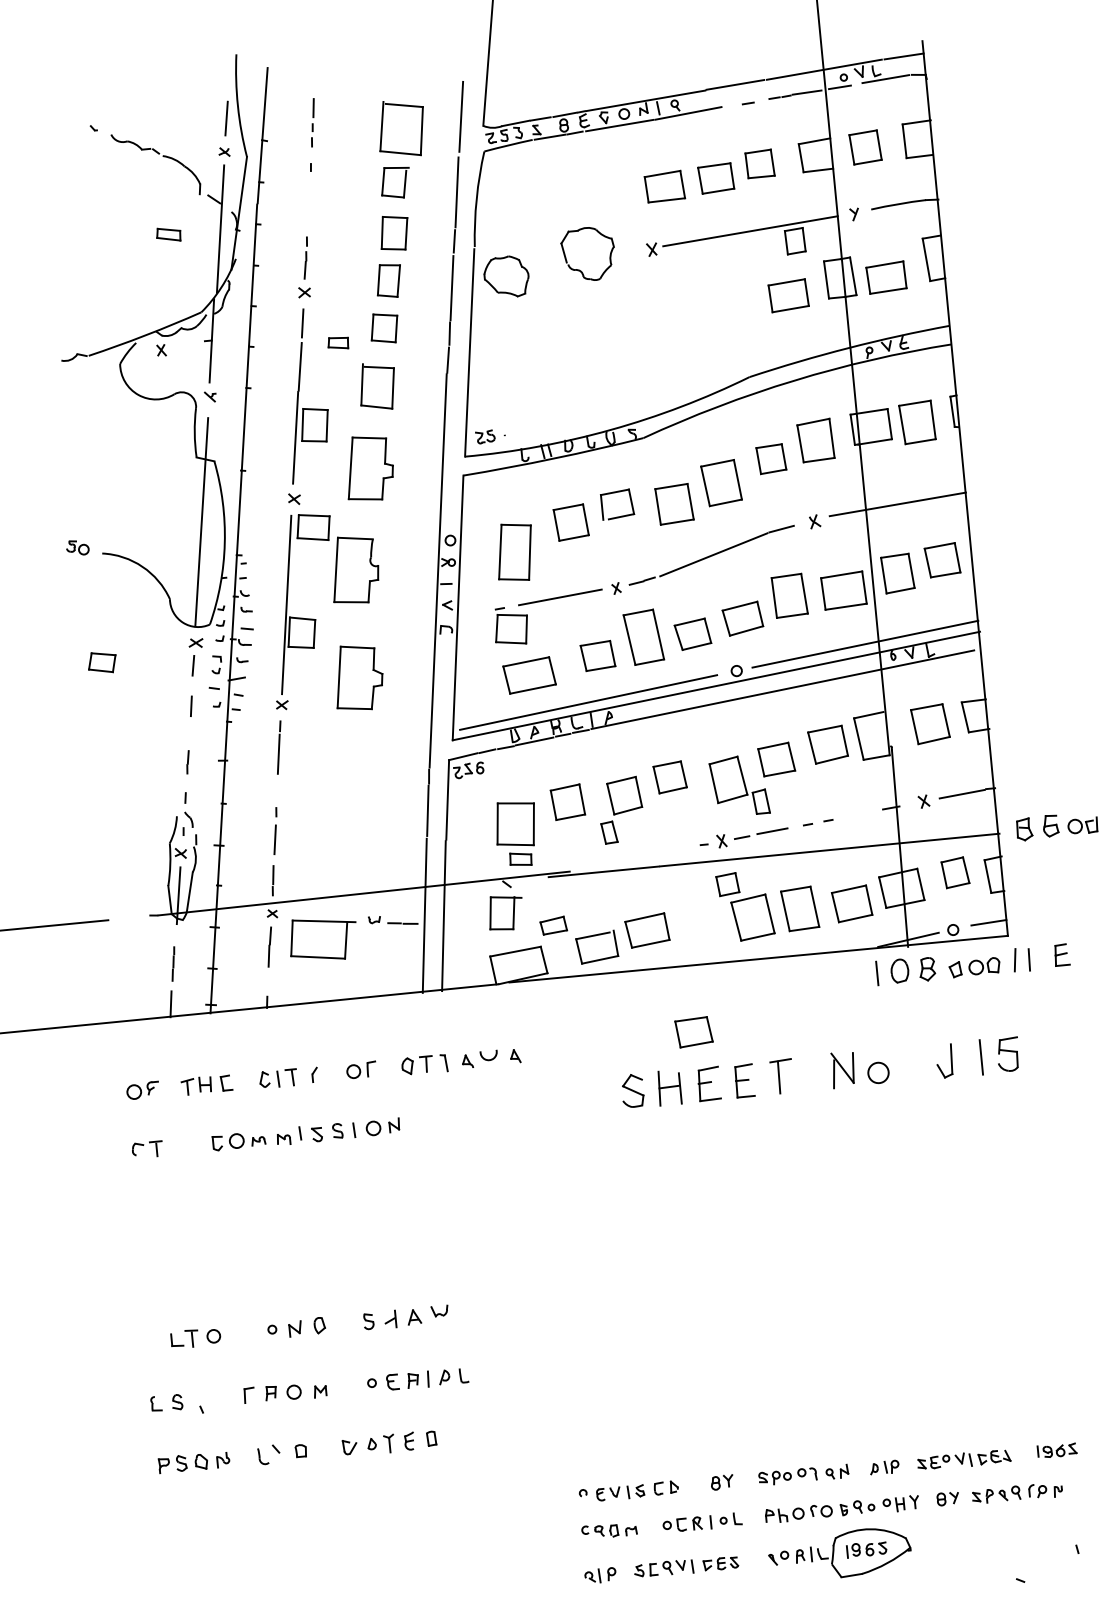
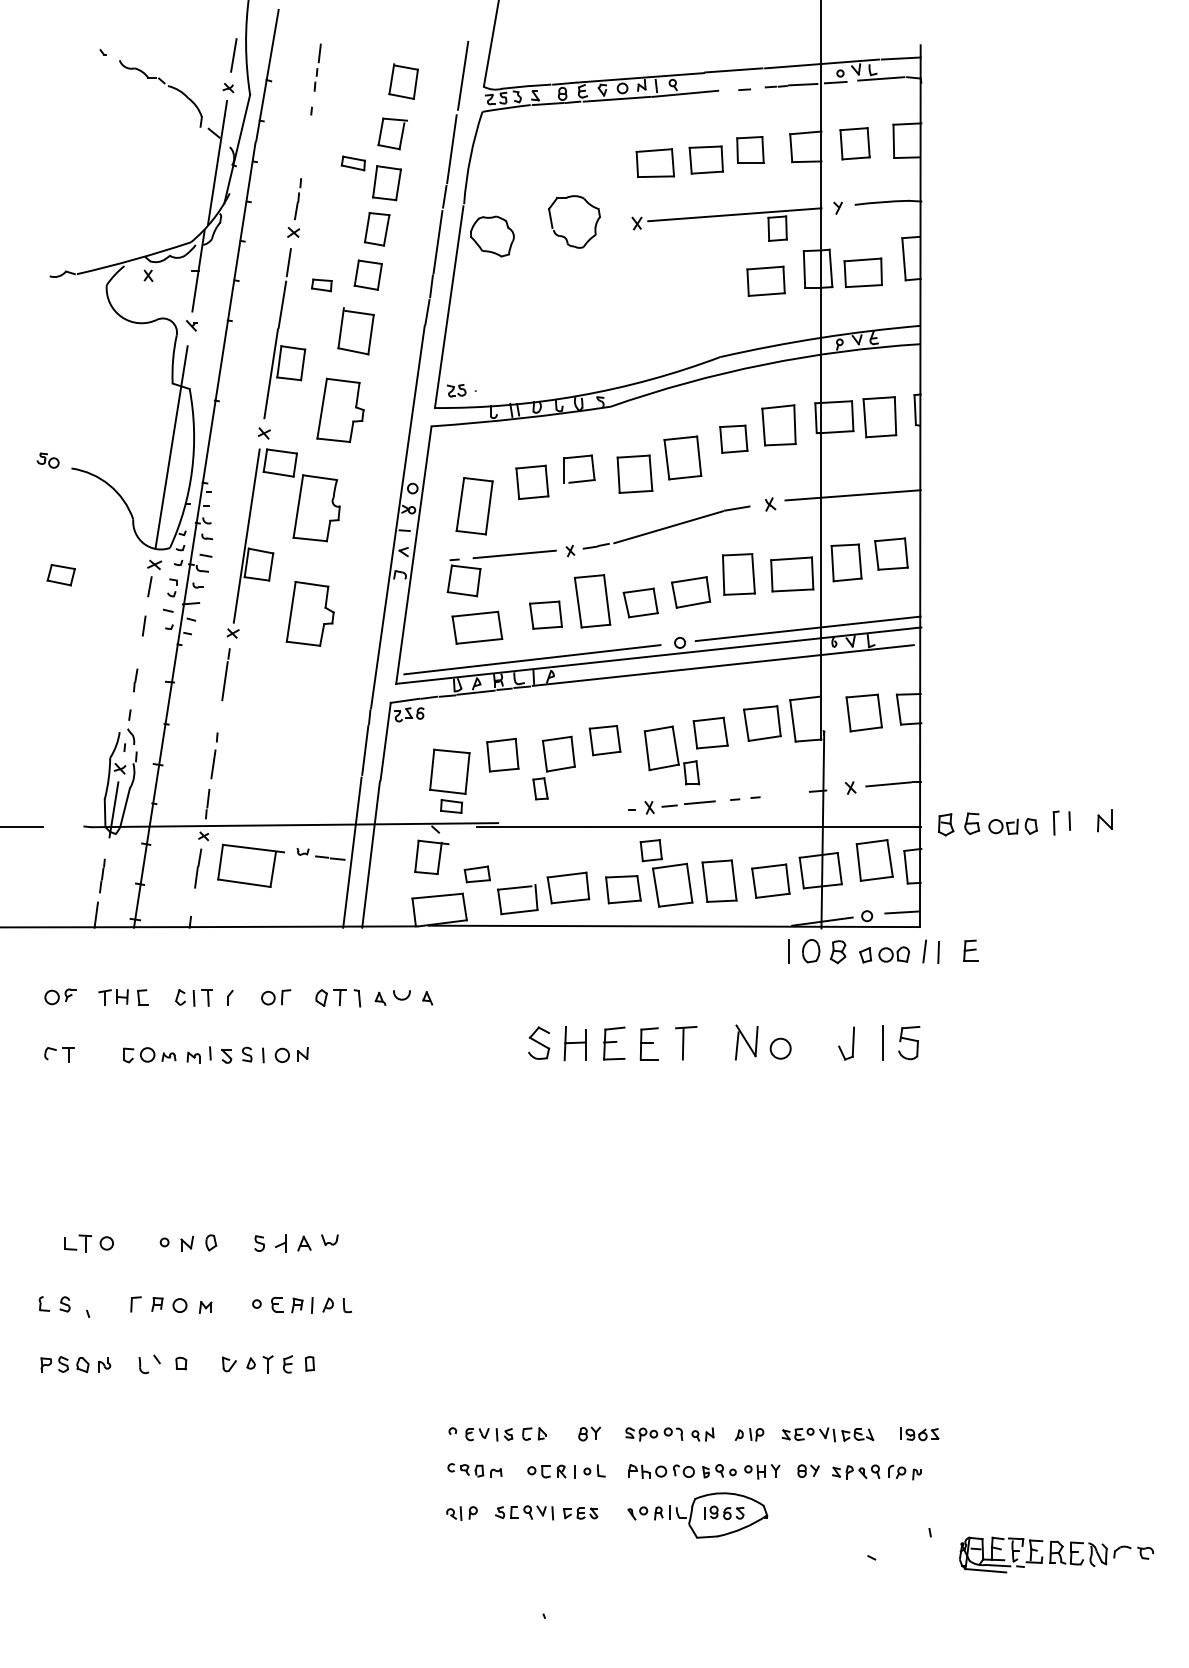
part: (401, 128) -> (403, 81), size x0.62
part: (167, 234) -> (352, 163), moved
part: (955, 872) -> (874, 860), size x1.43
part: (694, 1032) -> (623, 889), moved

